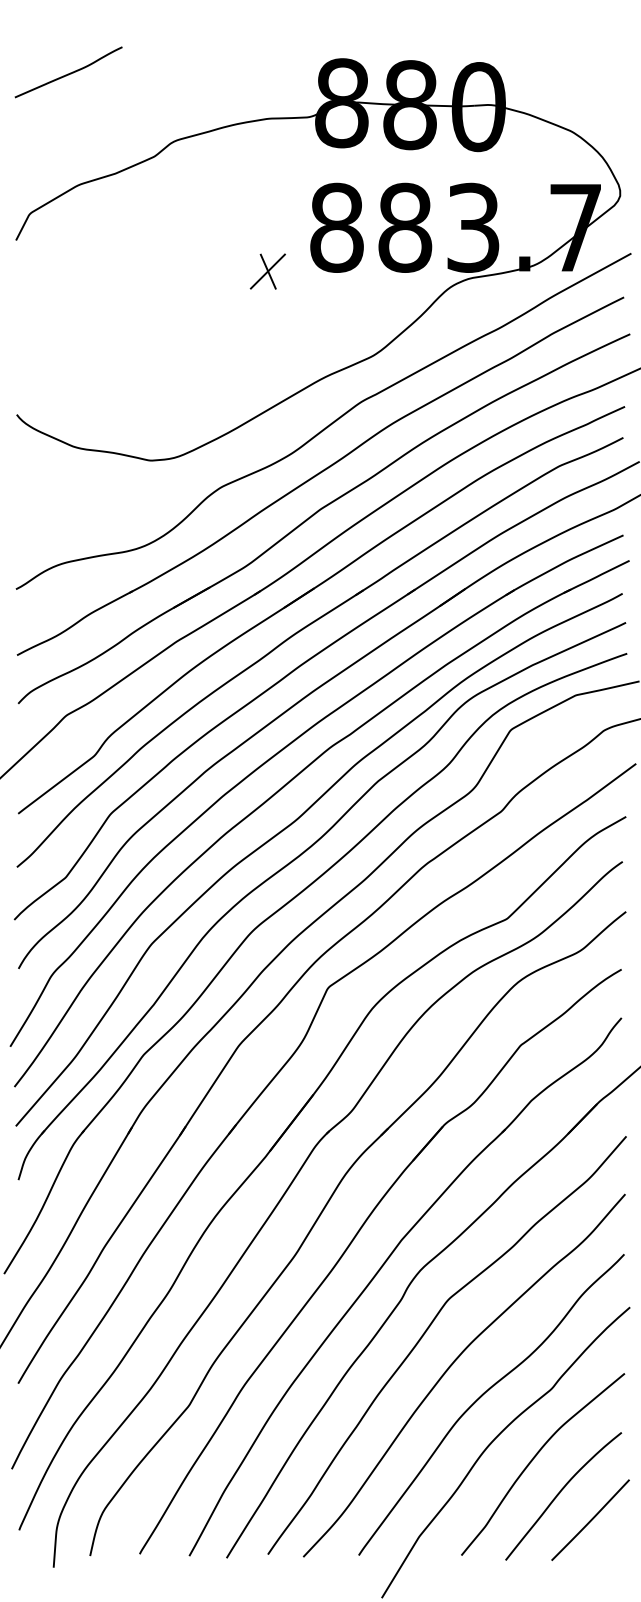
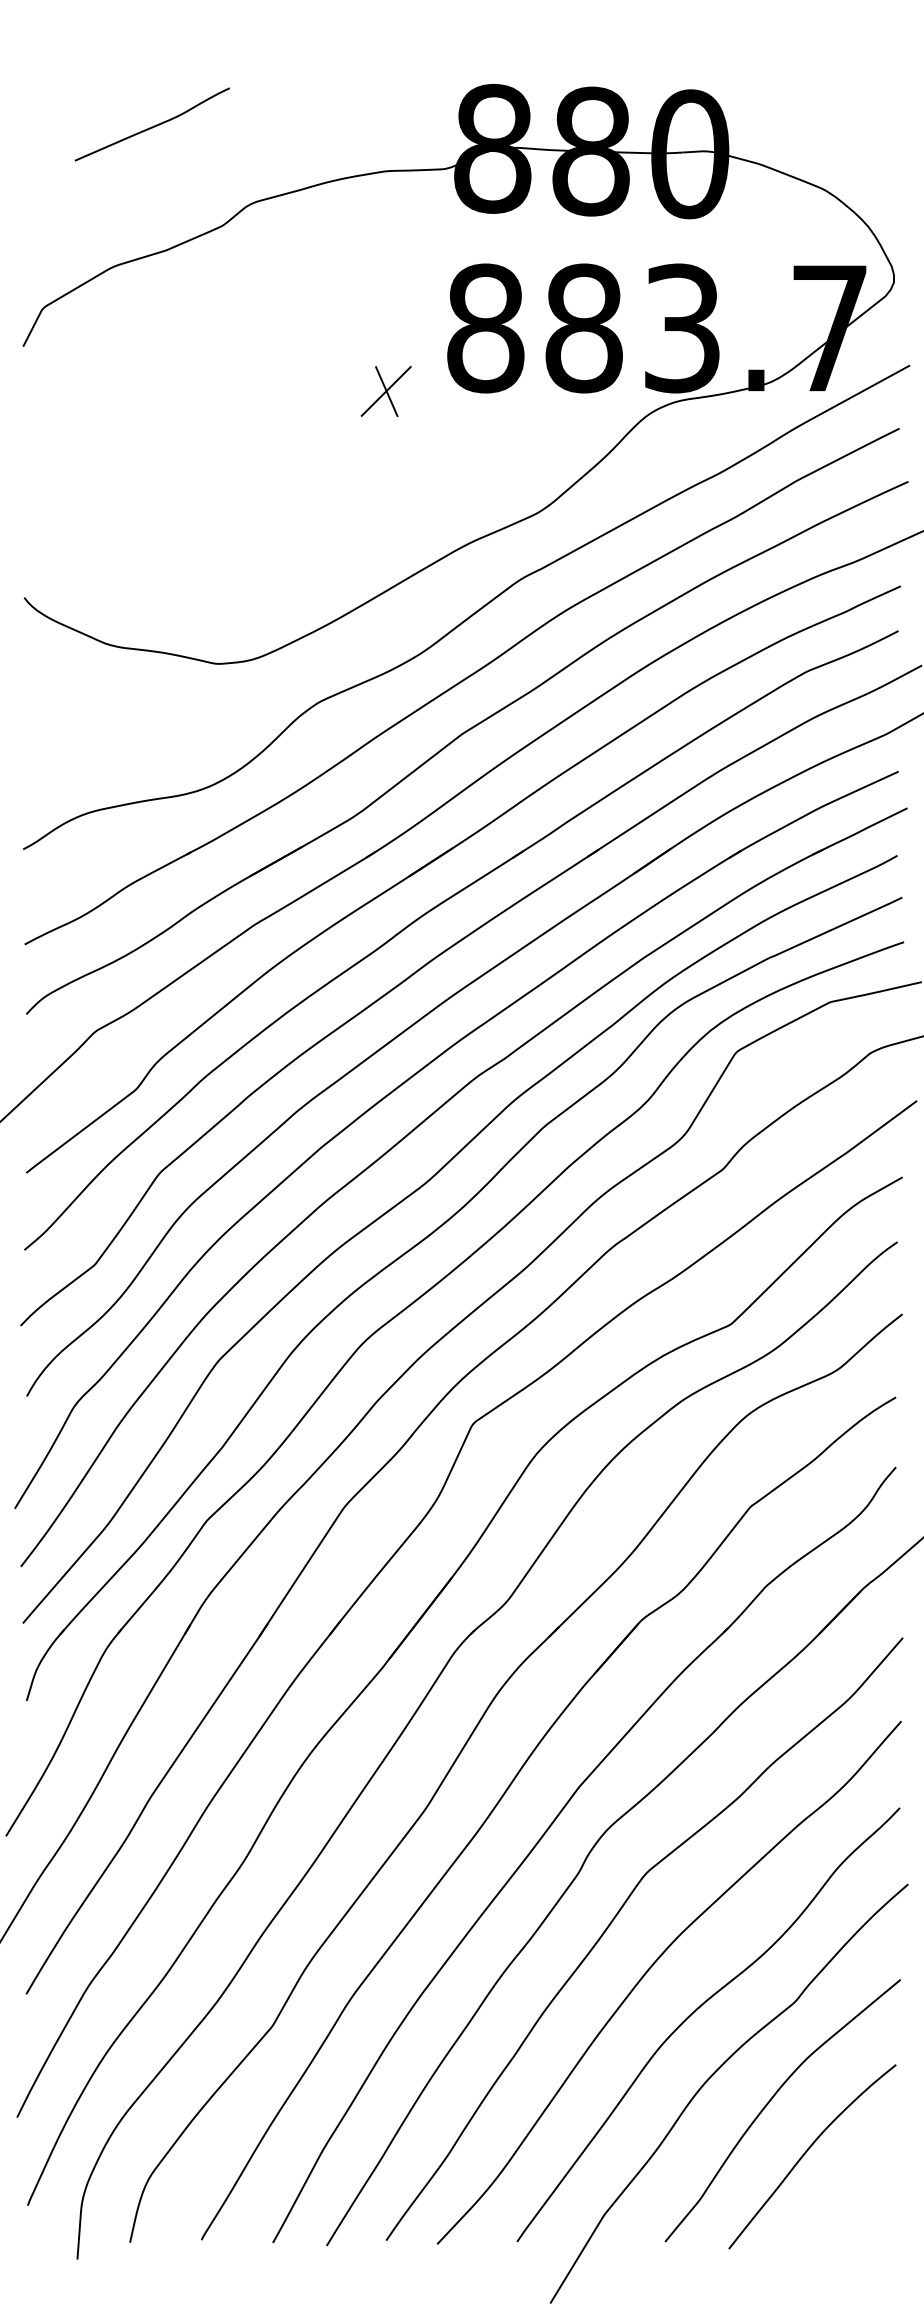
curve: (68, 73) -> (152, 126), moved
line: (590, 1519) -> (851, 2190), removed

